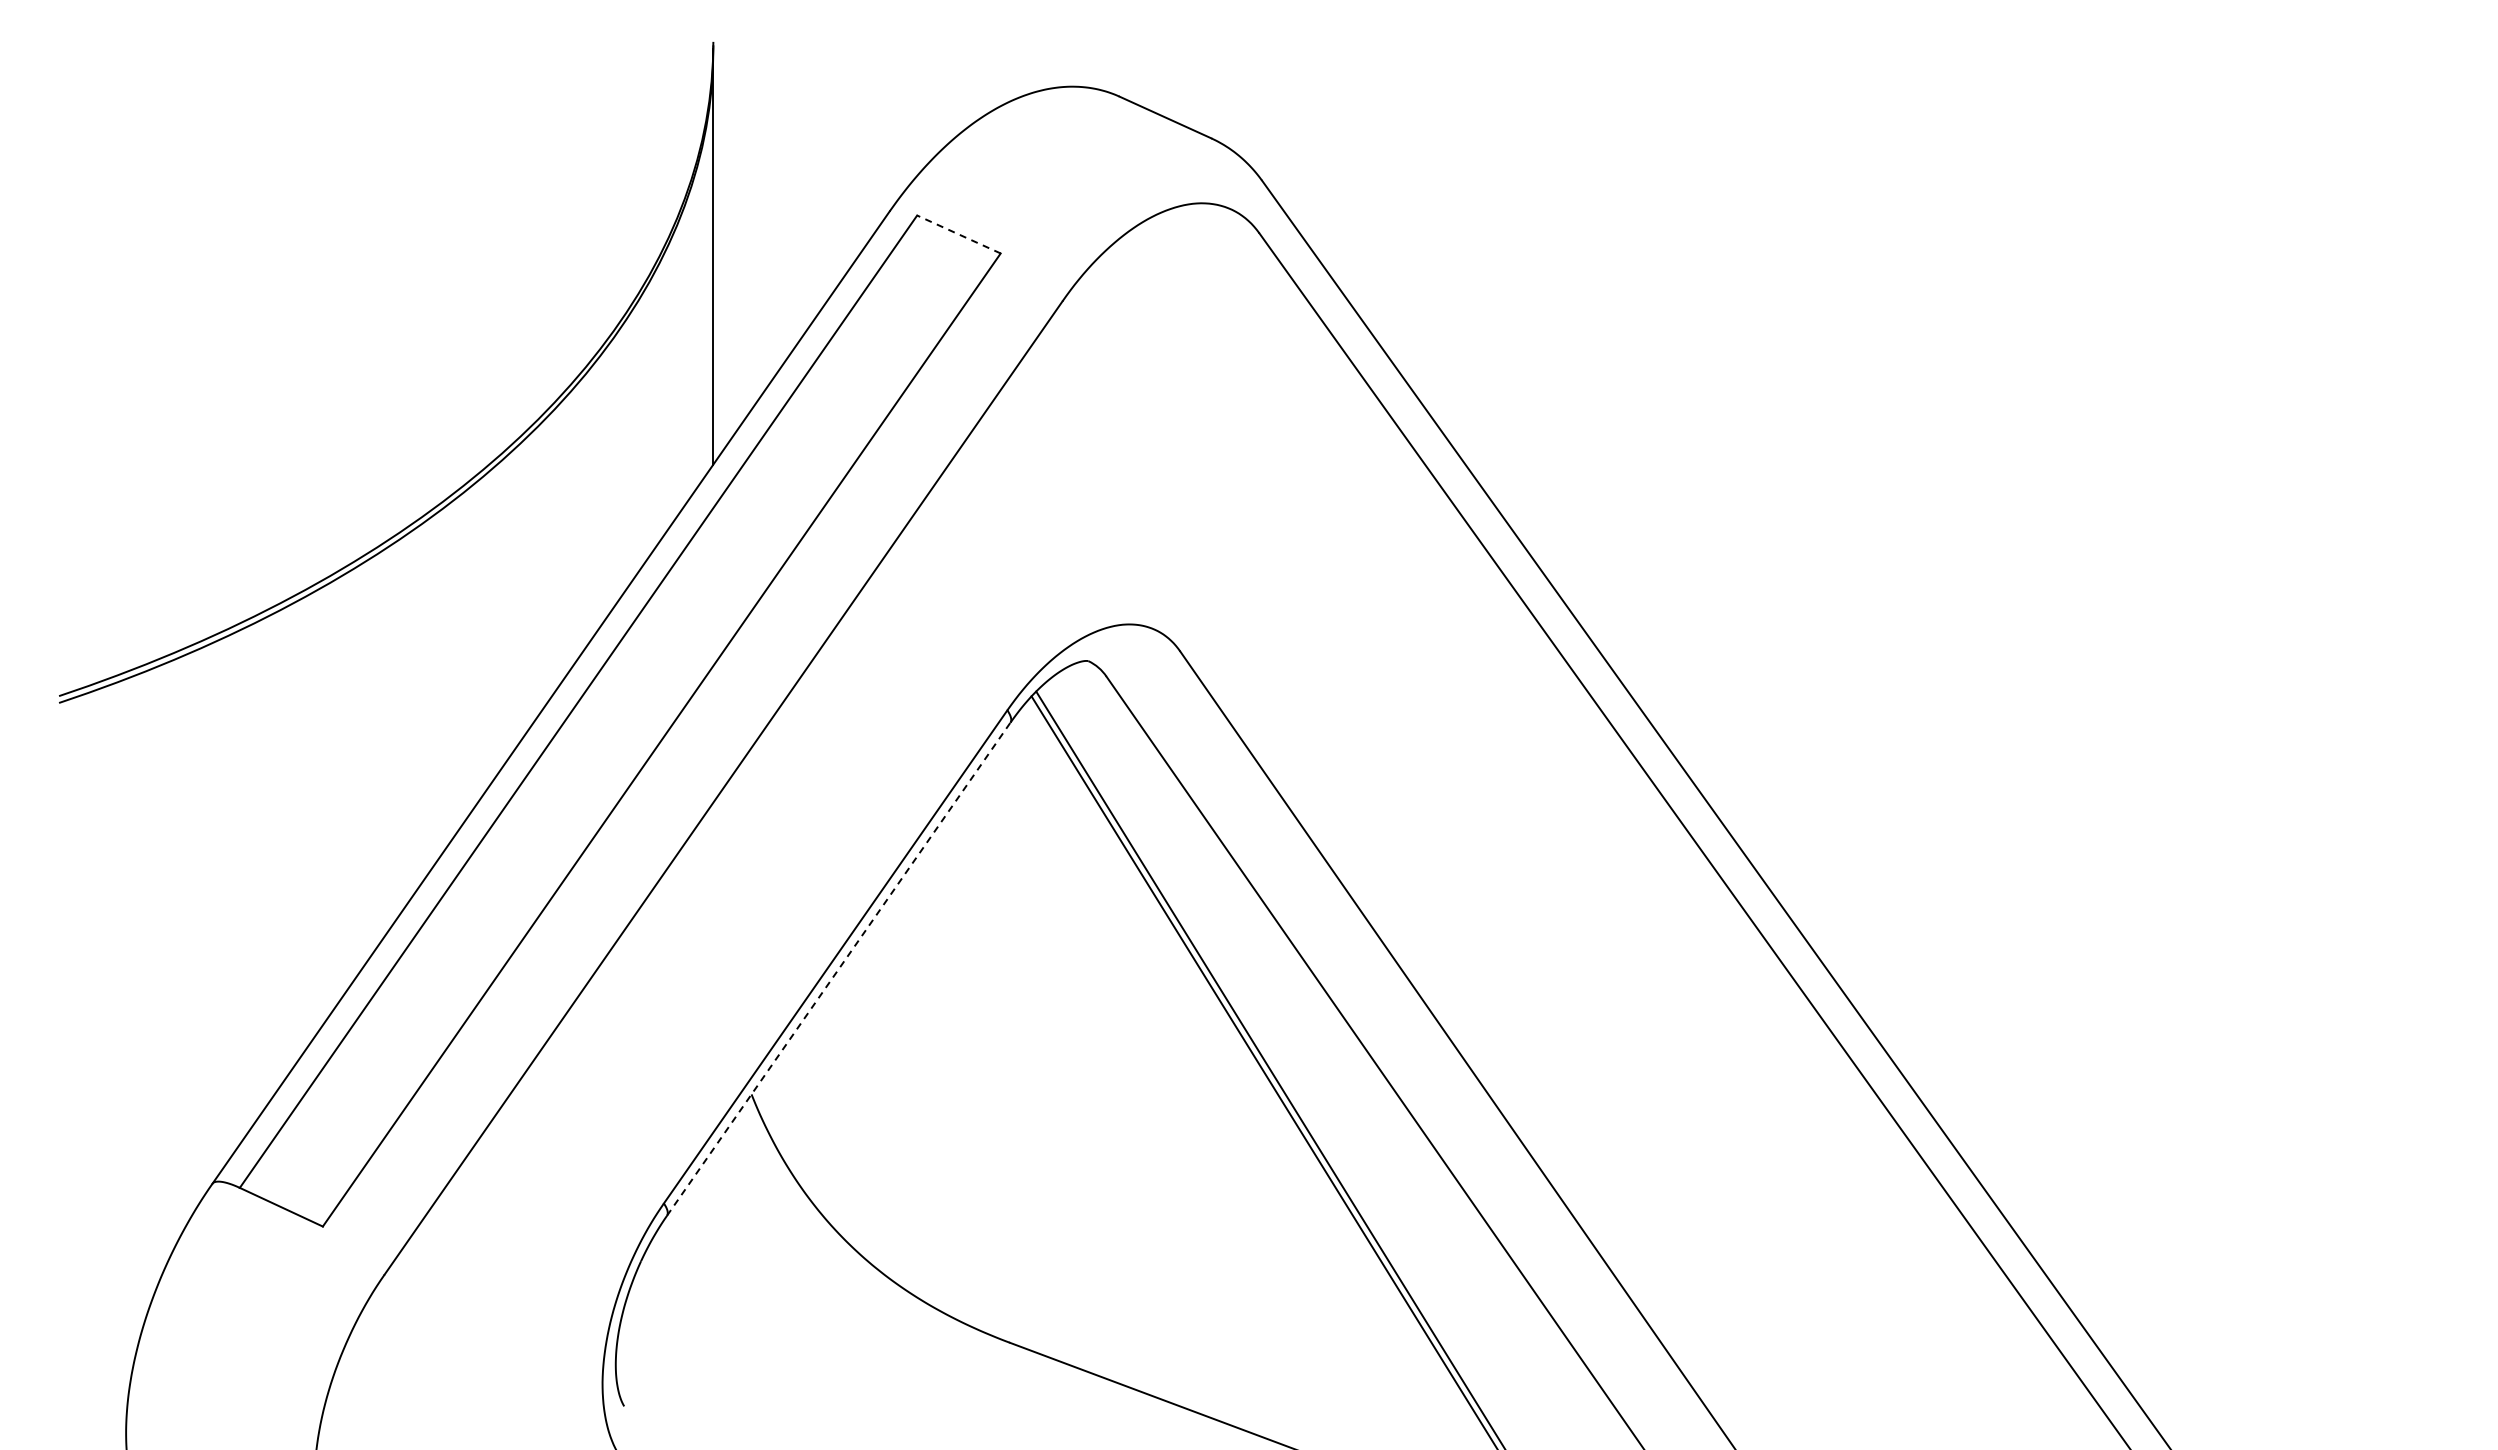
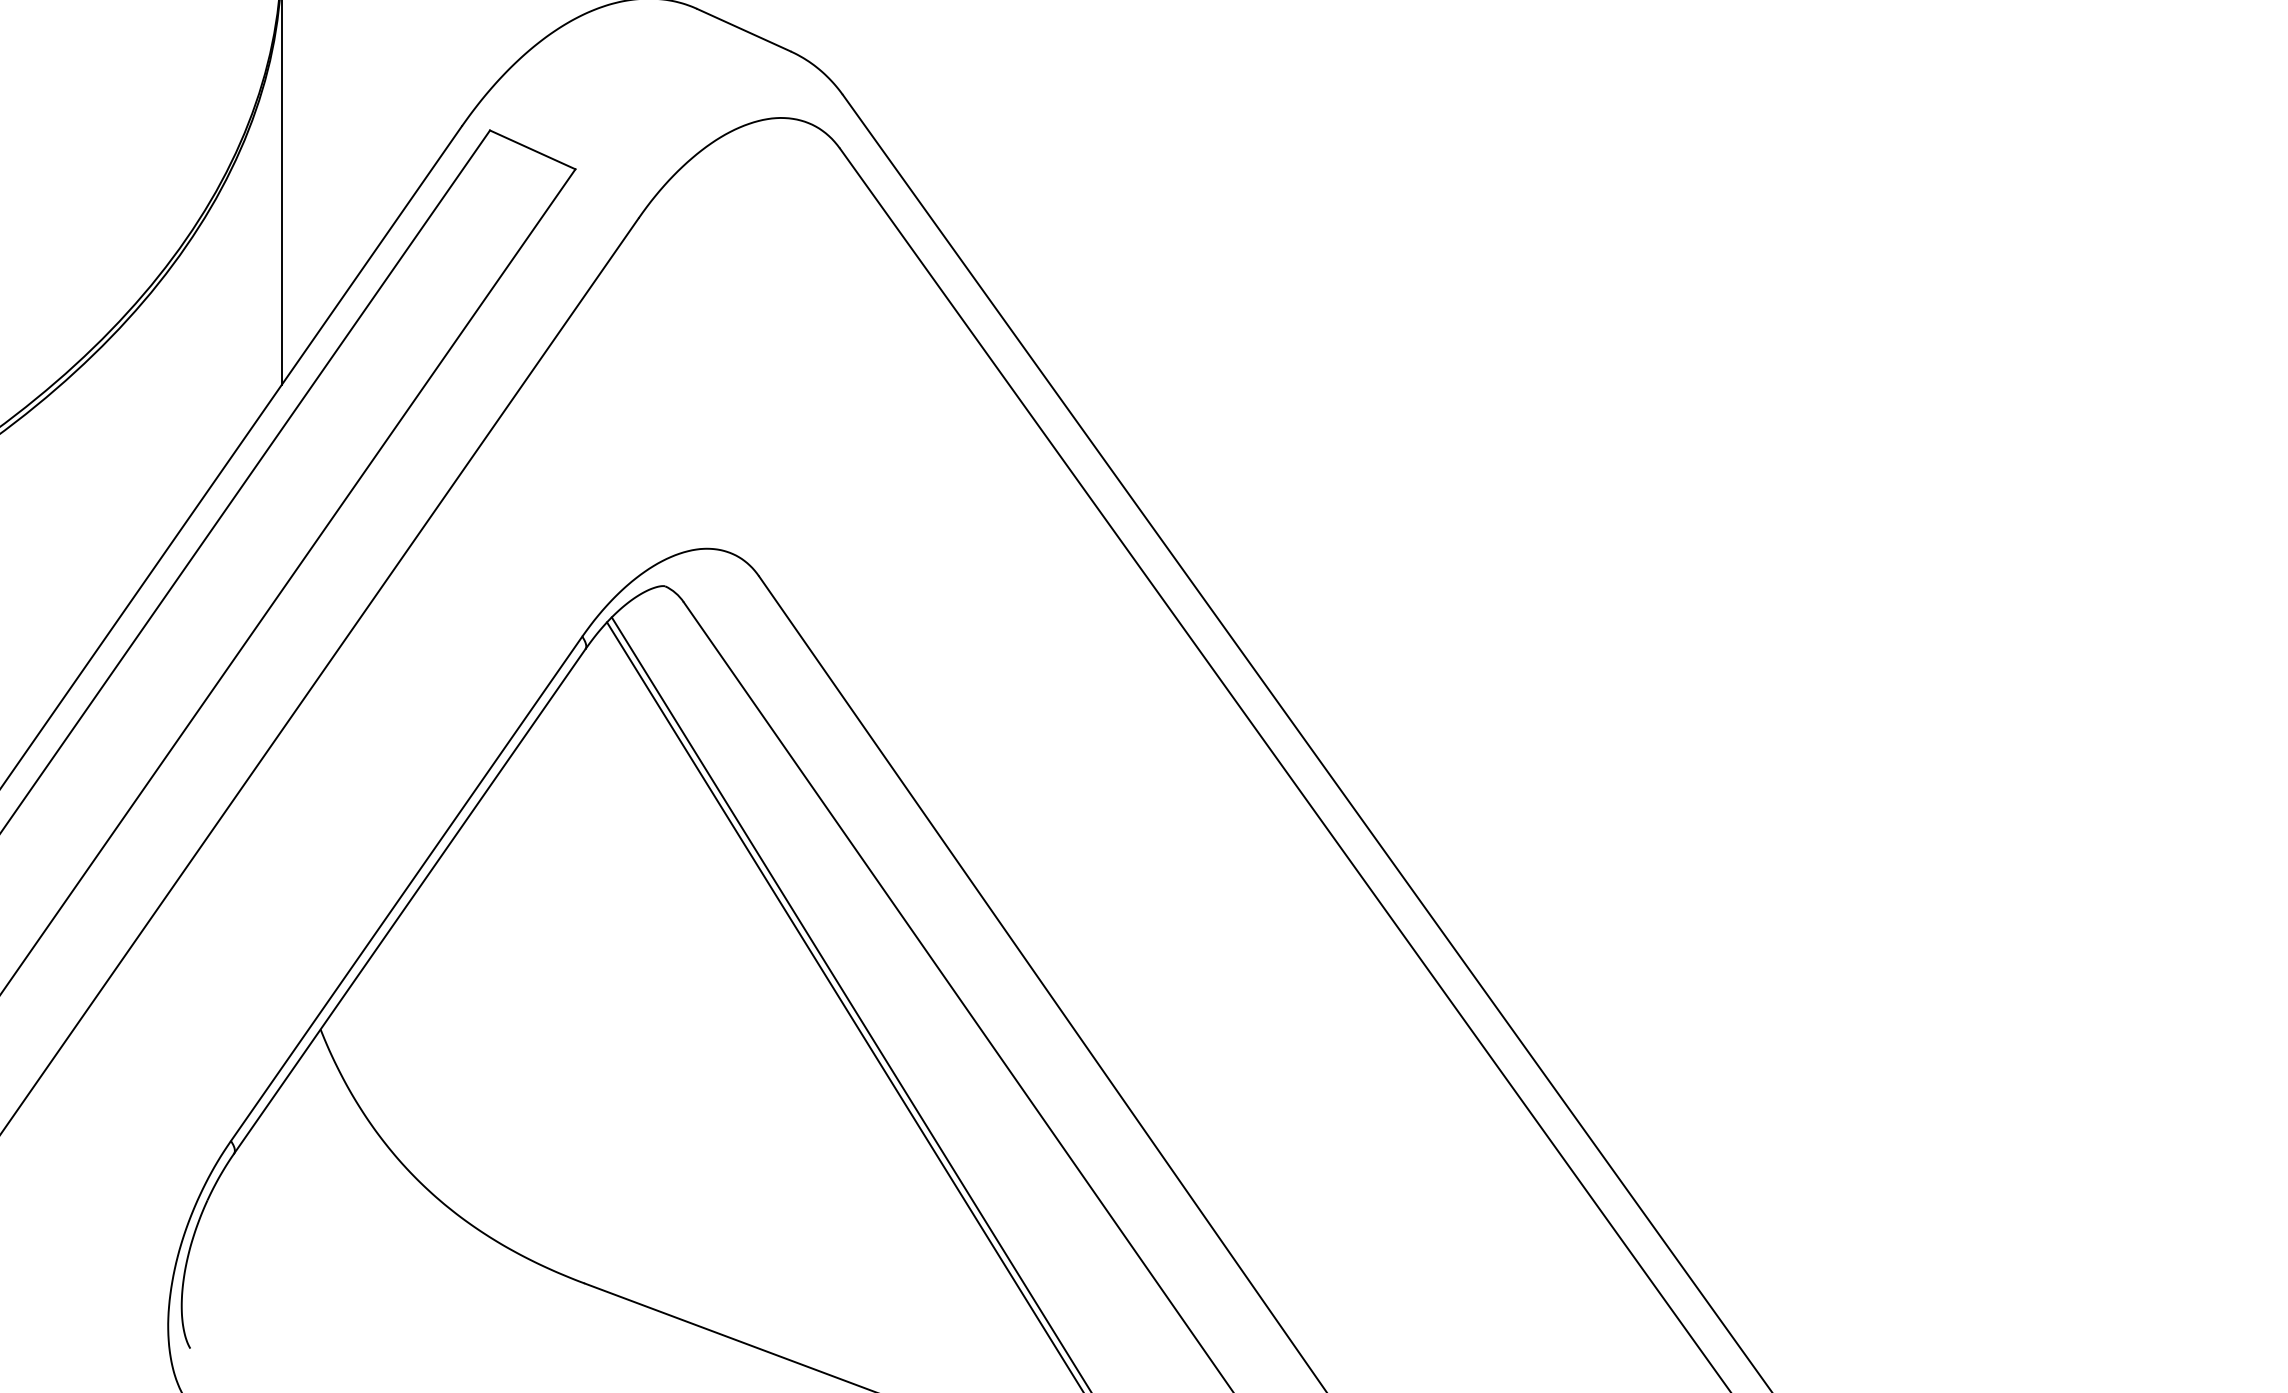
line: (958, 234) -> (532, 149), dashed -> solid
line: (839, 968) -> (410, 900), dashed -> solid

